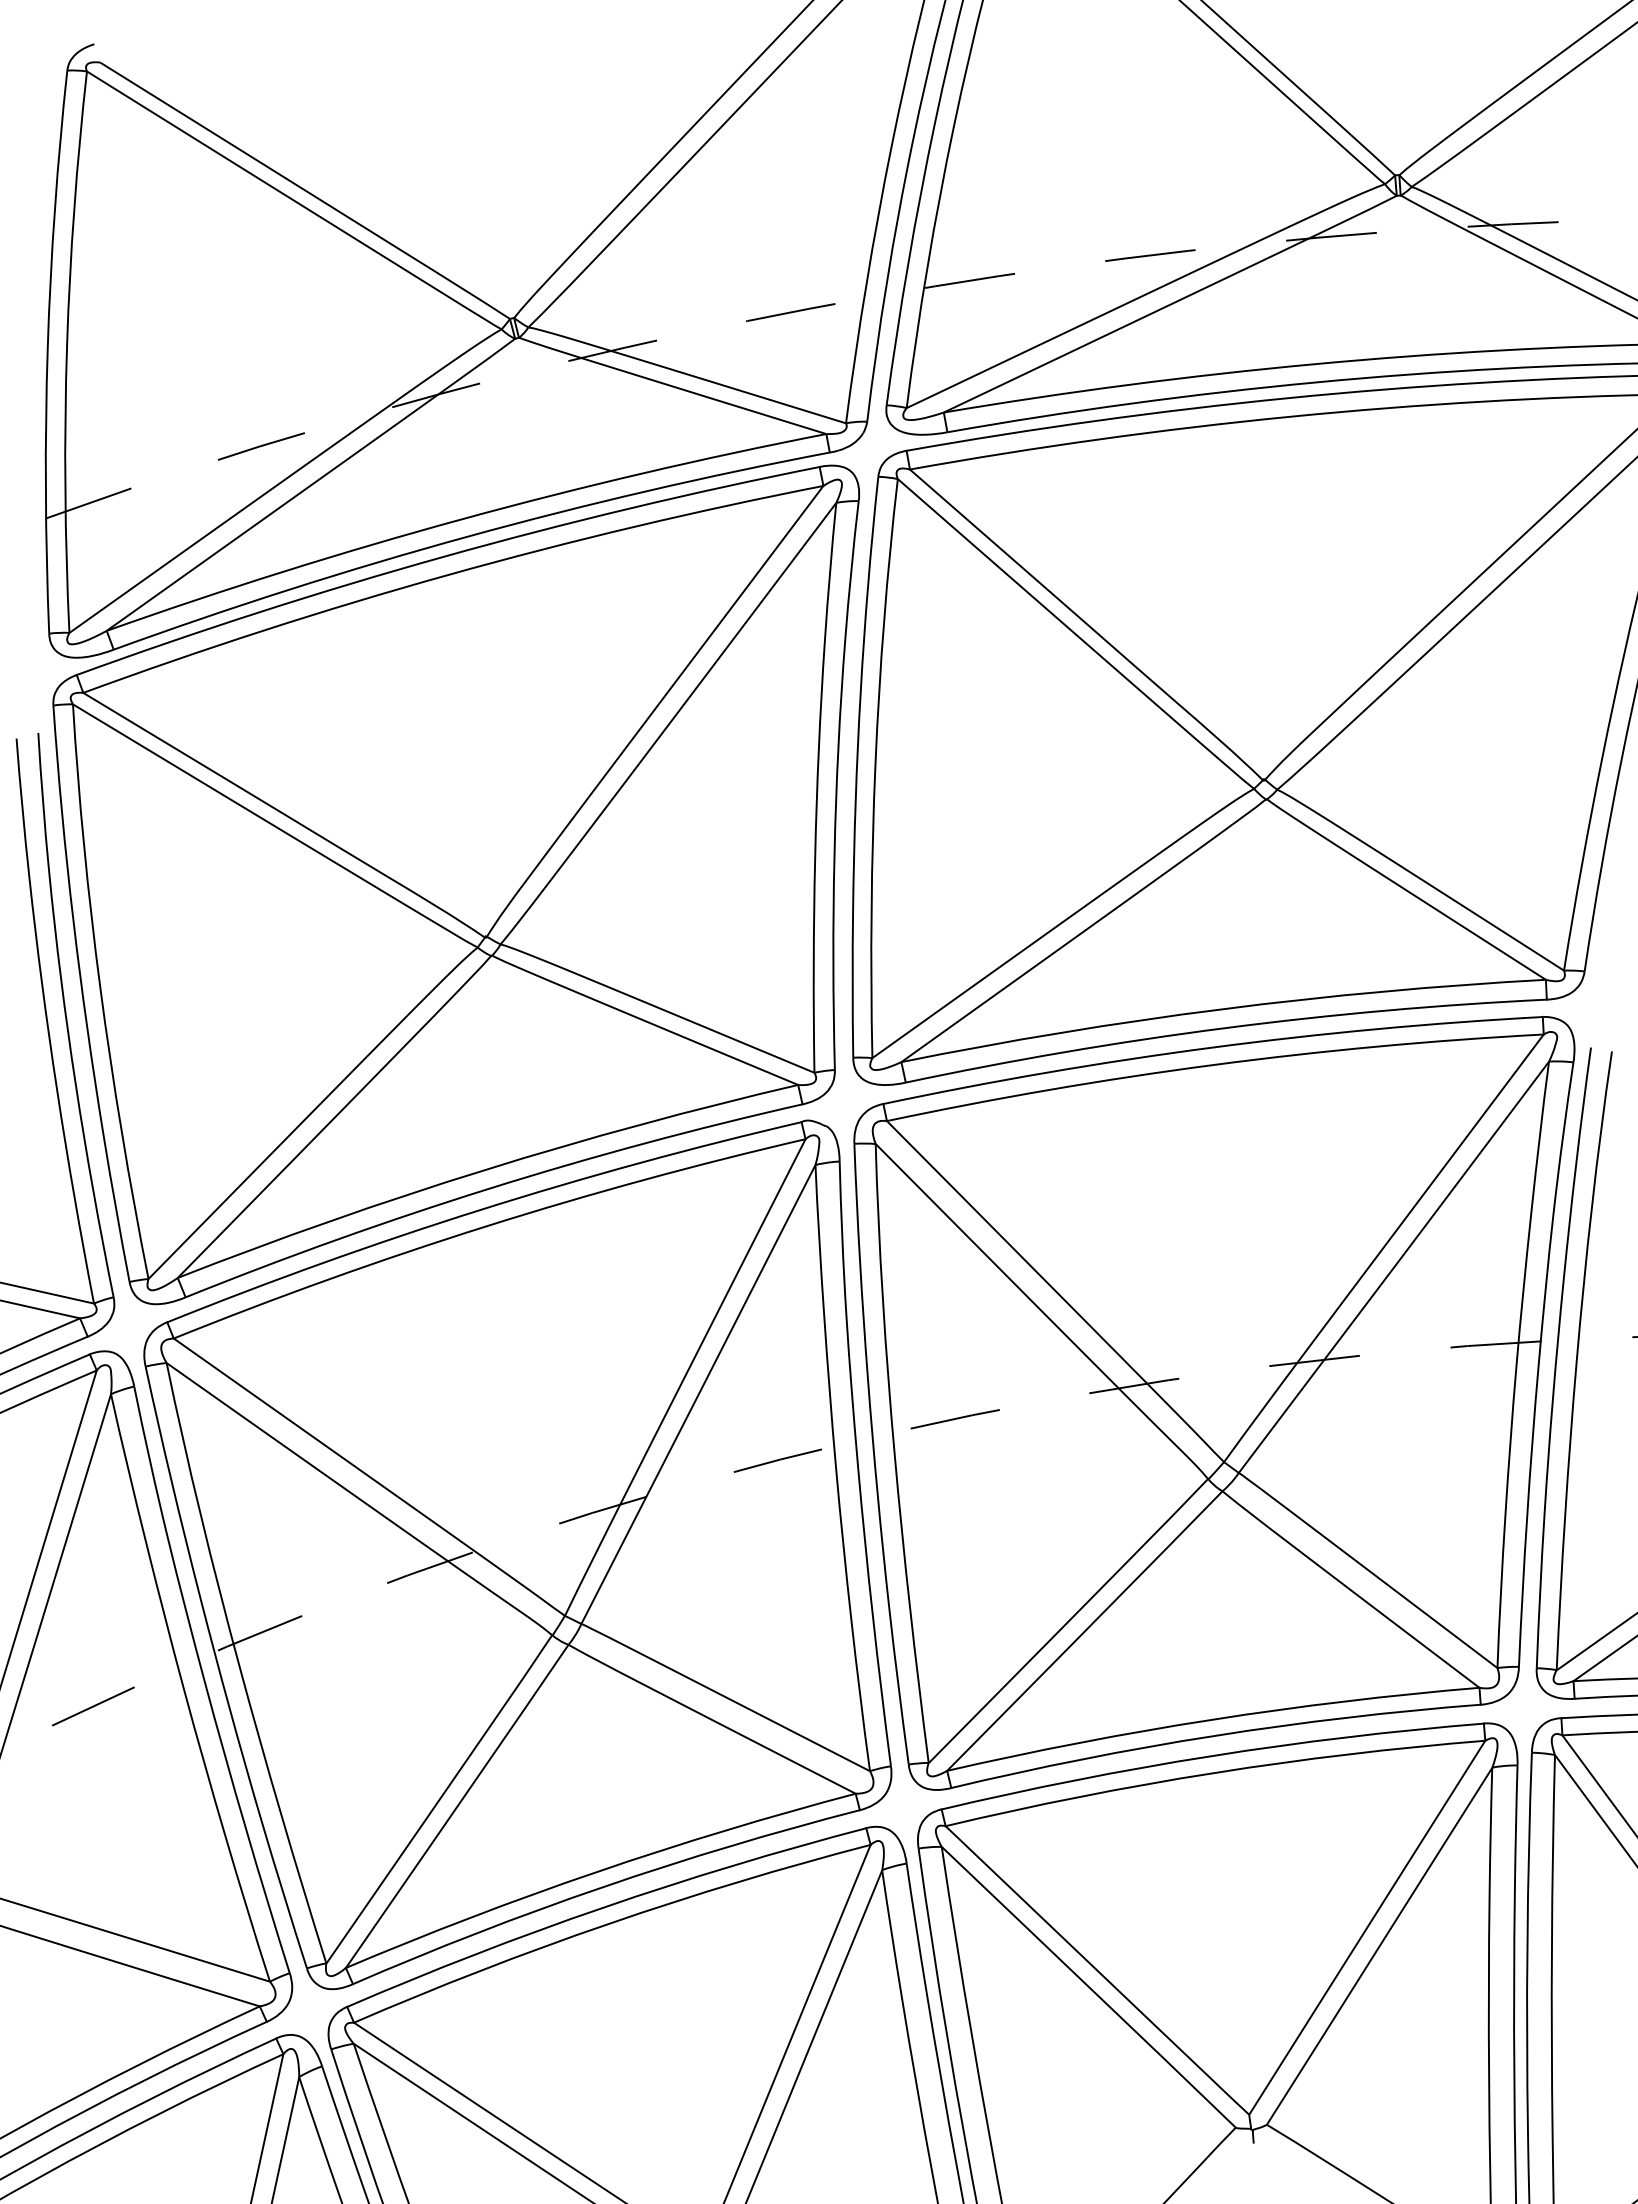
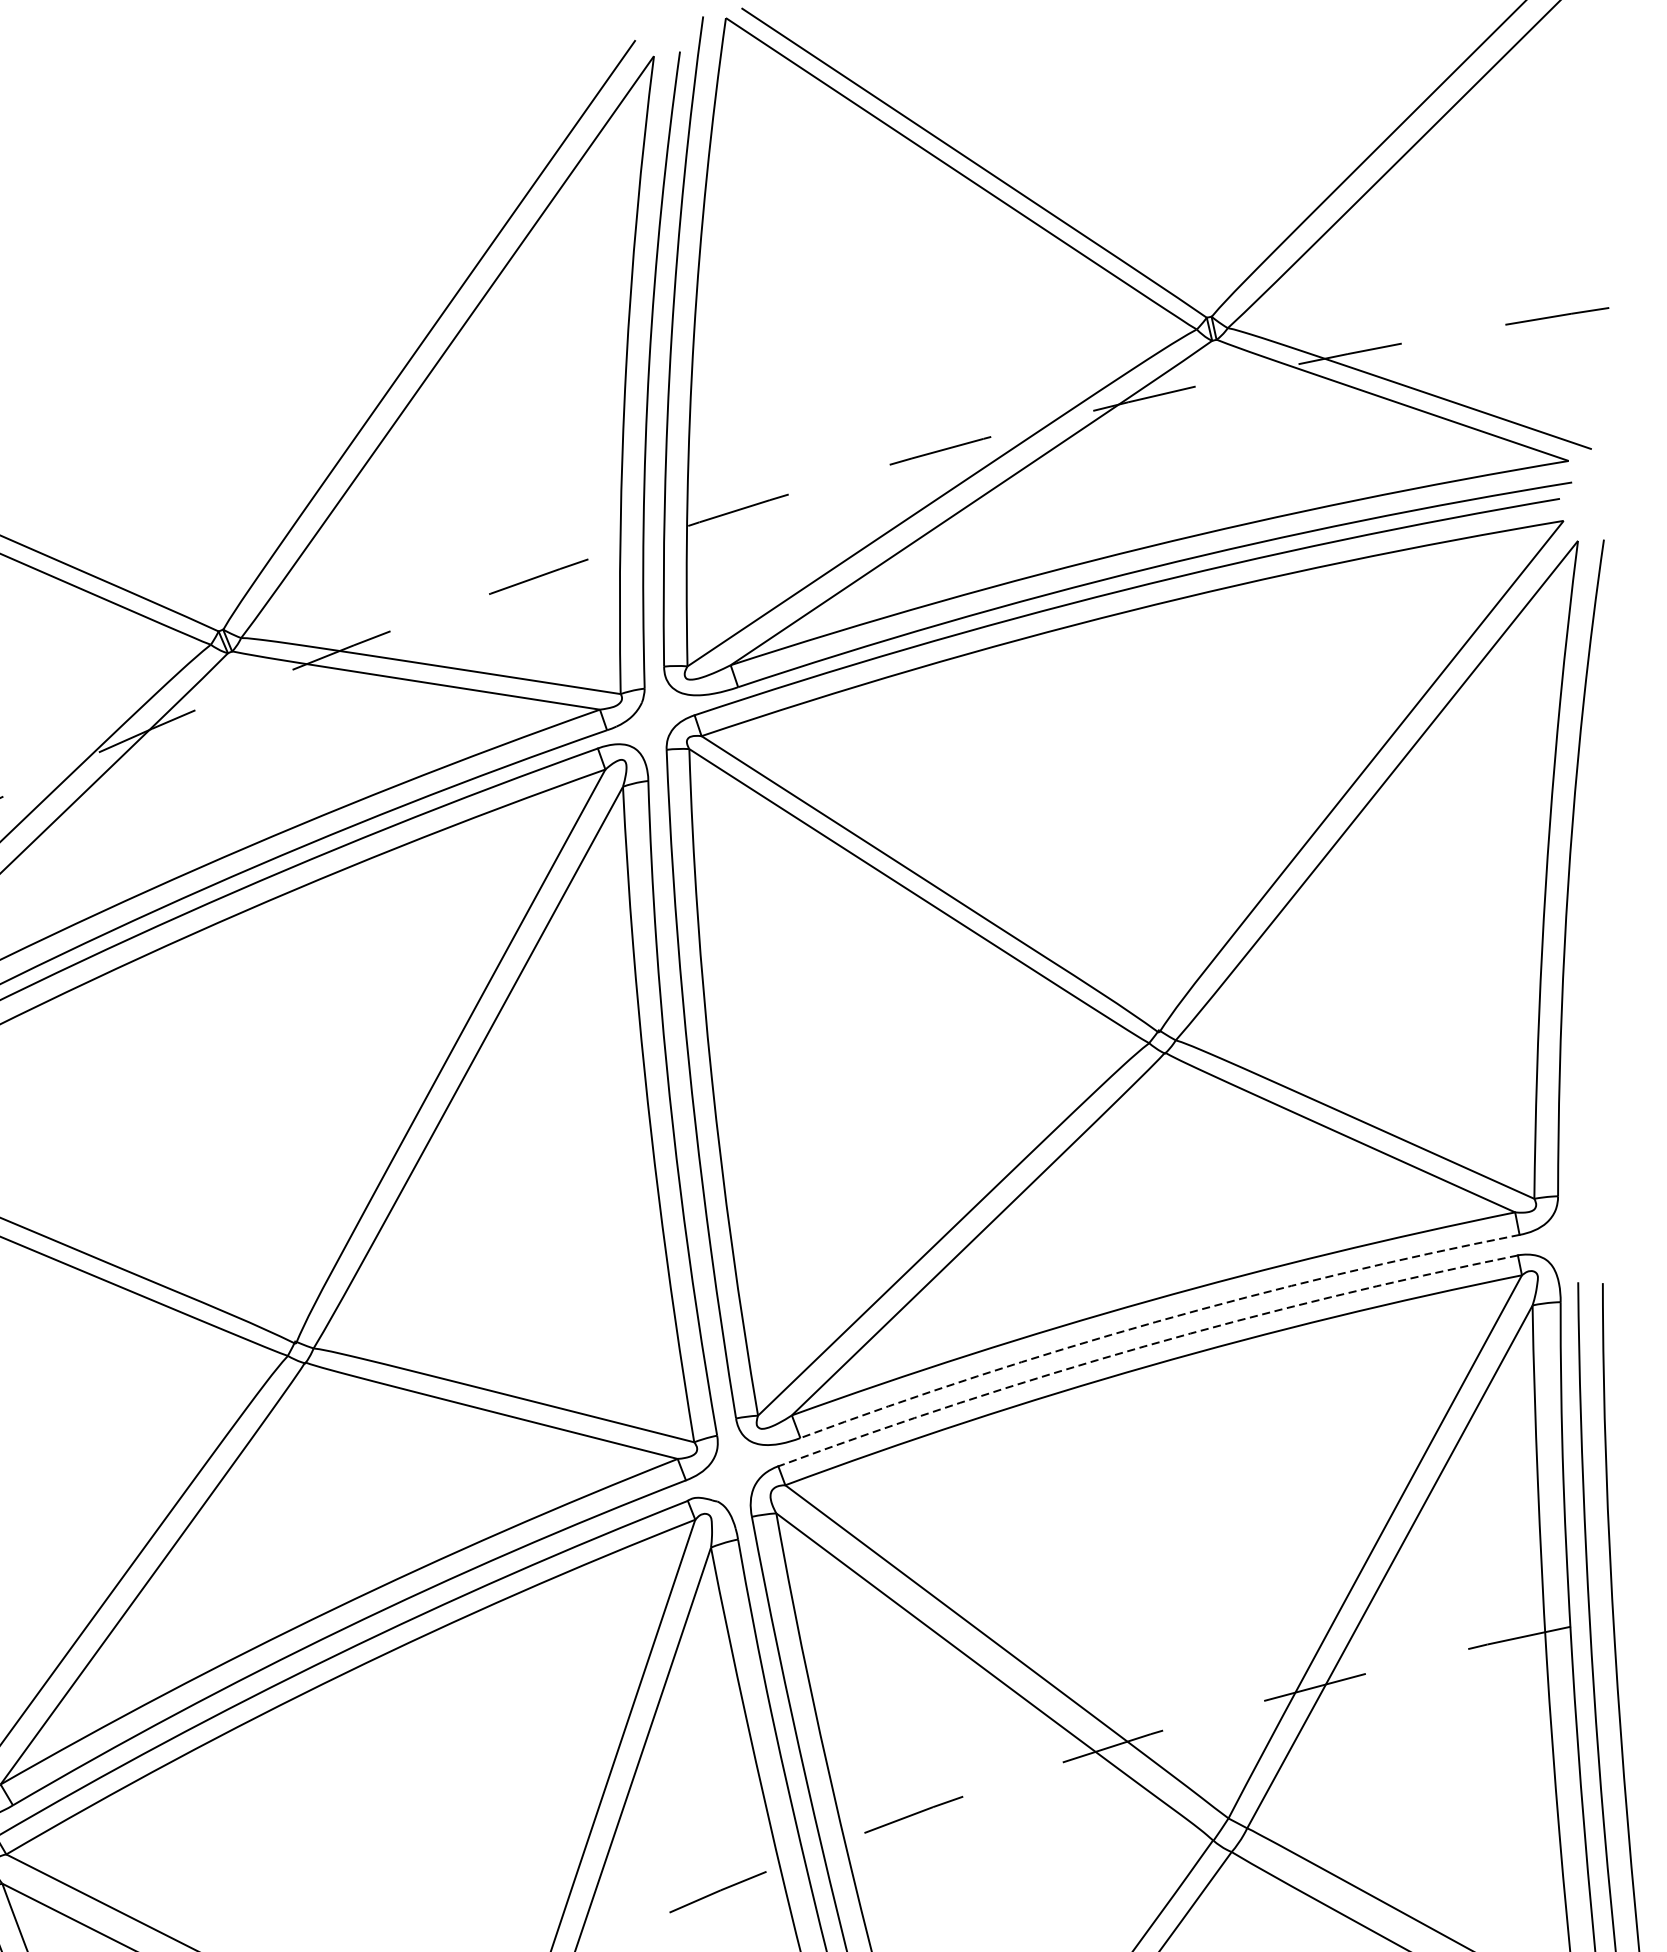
arc: (1224, 1028) -> (1155, 1322), solid -> dashed
arc: (1211, 1047) -> (1144, 1346), solid -> dashed

